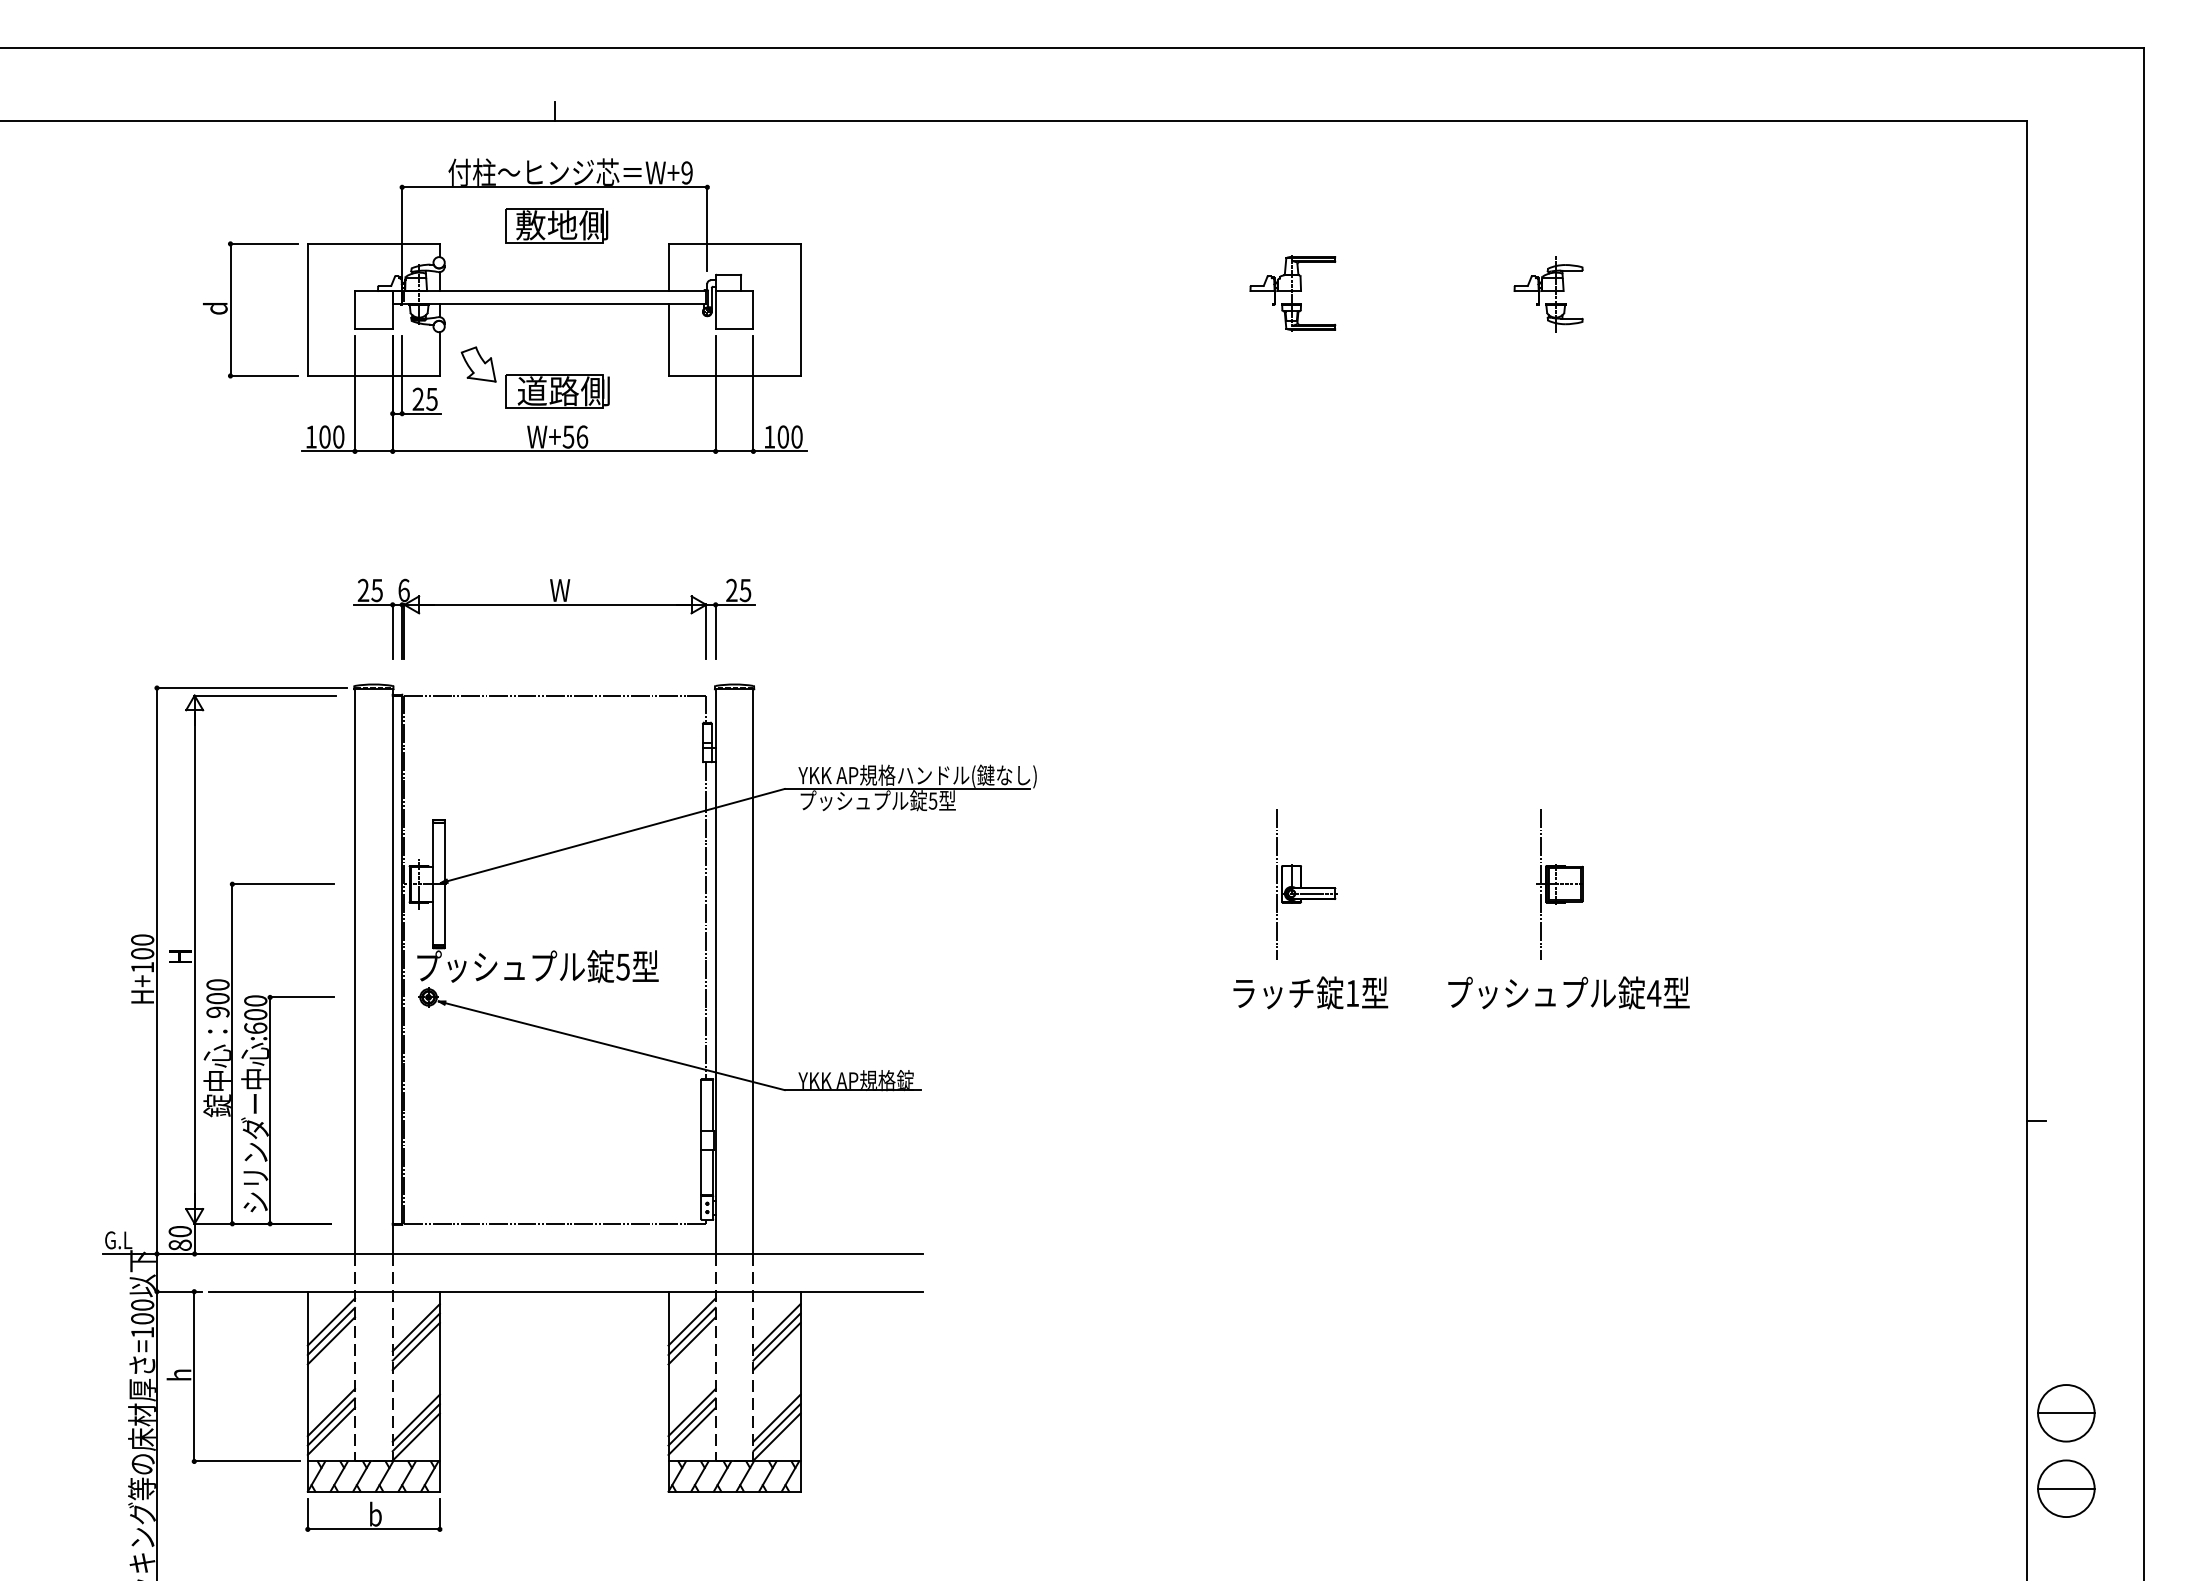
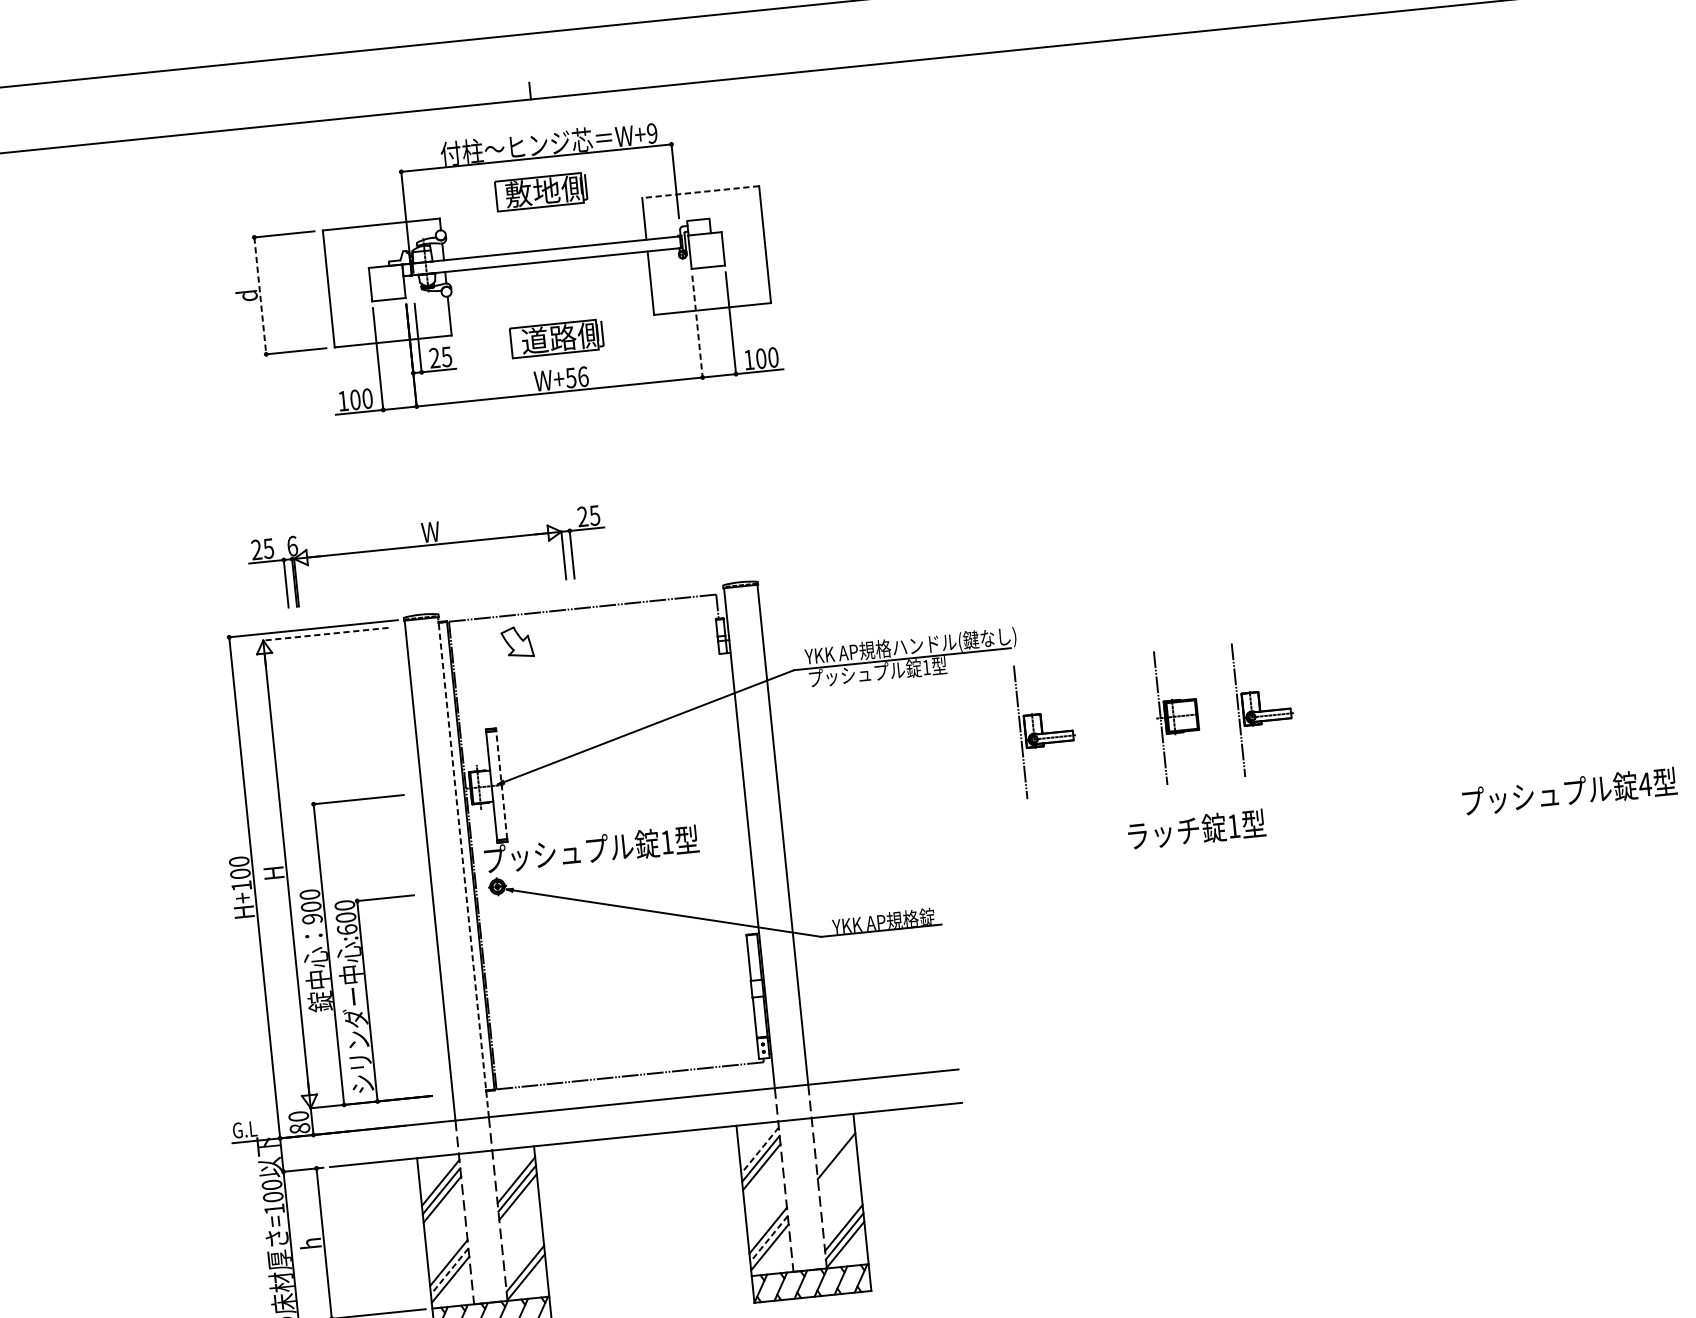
line: (734, 243) -> (700, 191), solid -> dashed
part: (1292, 293) -> (1199, 185), removed
part: (1548, 294) -> (1425, 163), removed
line: (230, 310) -> (260, 296), solid -> dashed
part: (478, 364) -> (517, 642), moved
line: (715, 394) -> (697, 327), solid -> dashed
part: (554, 605) -> (427, 546), moved
line: (265, 695) -> (326, 634), solid -> dashed
text: (932, 800) -> (926, 667), 5 -> 1
line: (444, 884) -> (501, 785), solid -> dashed
part: (1060, 884) -> (1046, 729), added
part: (1559, 884) -> (1177, 716), moved
line: (706, 920) -> (736, 793), removed
text: (622, 967) -> (666, 842), 5 -> 1
line: (392, 971) -> (463, 867), solid -> dashed
text: (1310, 992) -> (1196, 829), moved
text: (1568, 992) -> (1569, 791), moved
line: (691, 1322) -> (759, 1150), solid -> dashed
line: (776, 1327) -> (835, 1147), removed
line: (776, 1346) -> (837, 1164), removed
line: (415, 1417) -> (523, 1259), removed
line: (331, 1422) -> (449, 1271), solid -> dashed
line: (691, 1422) -> (768, 1239), solid -> dashed

